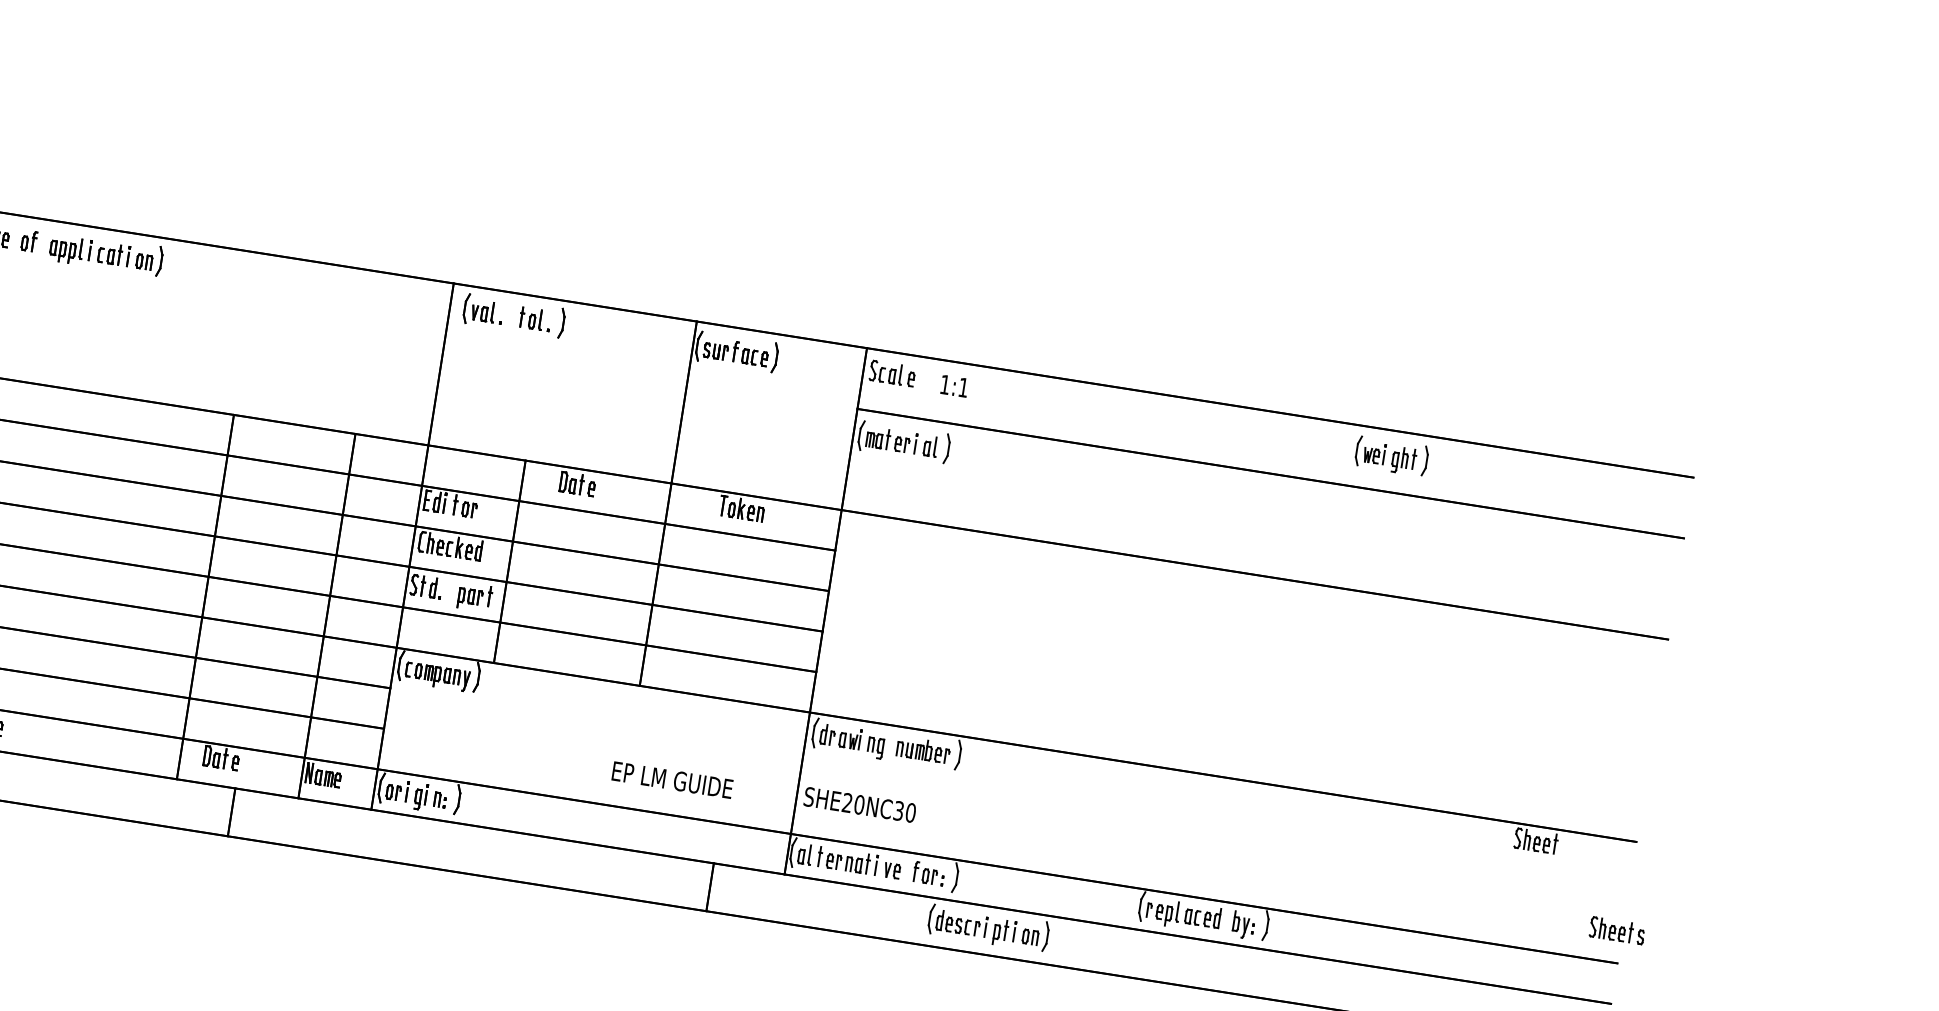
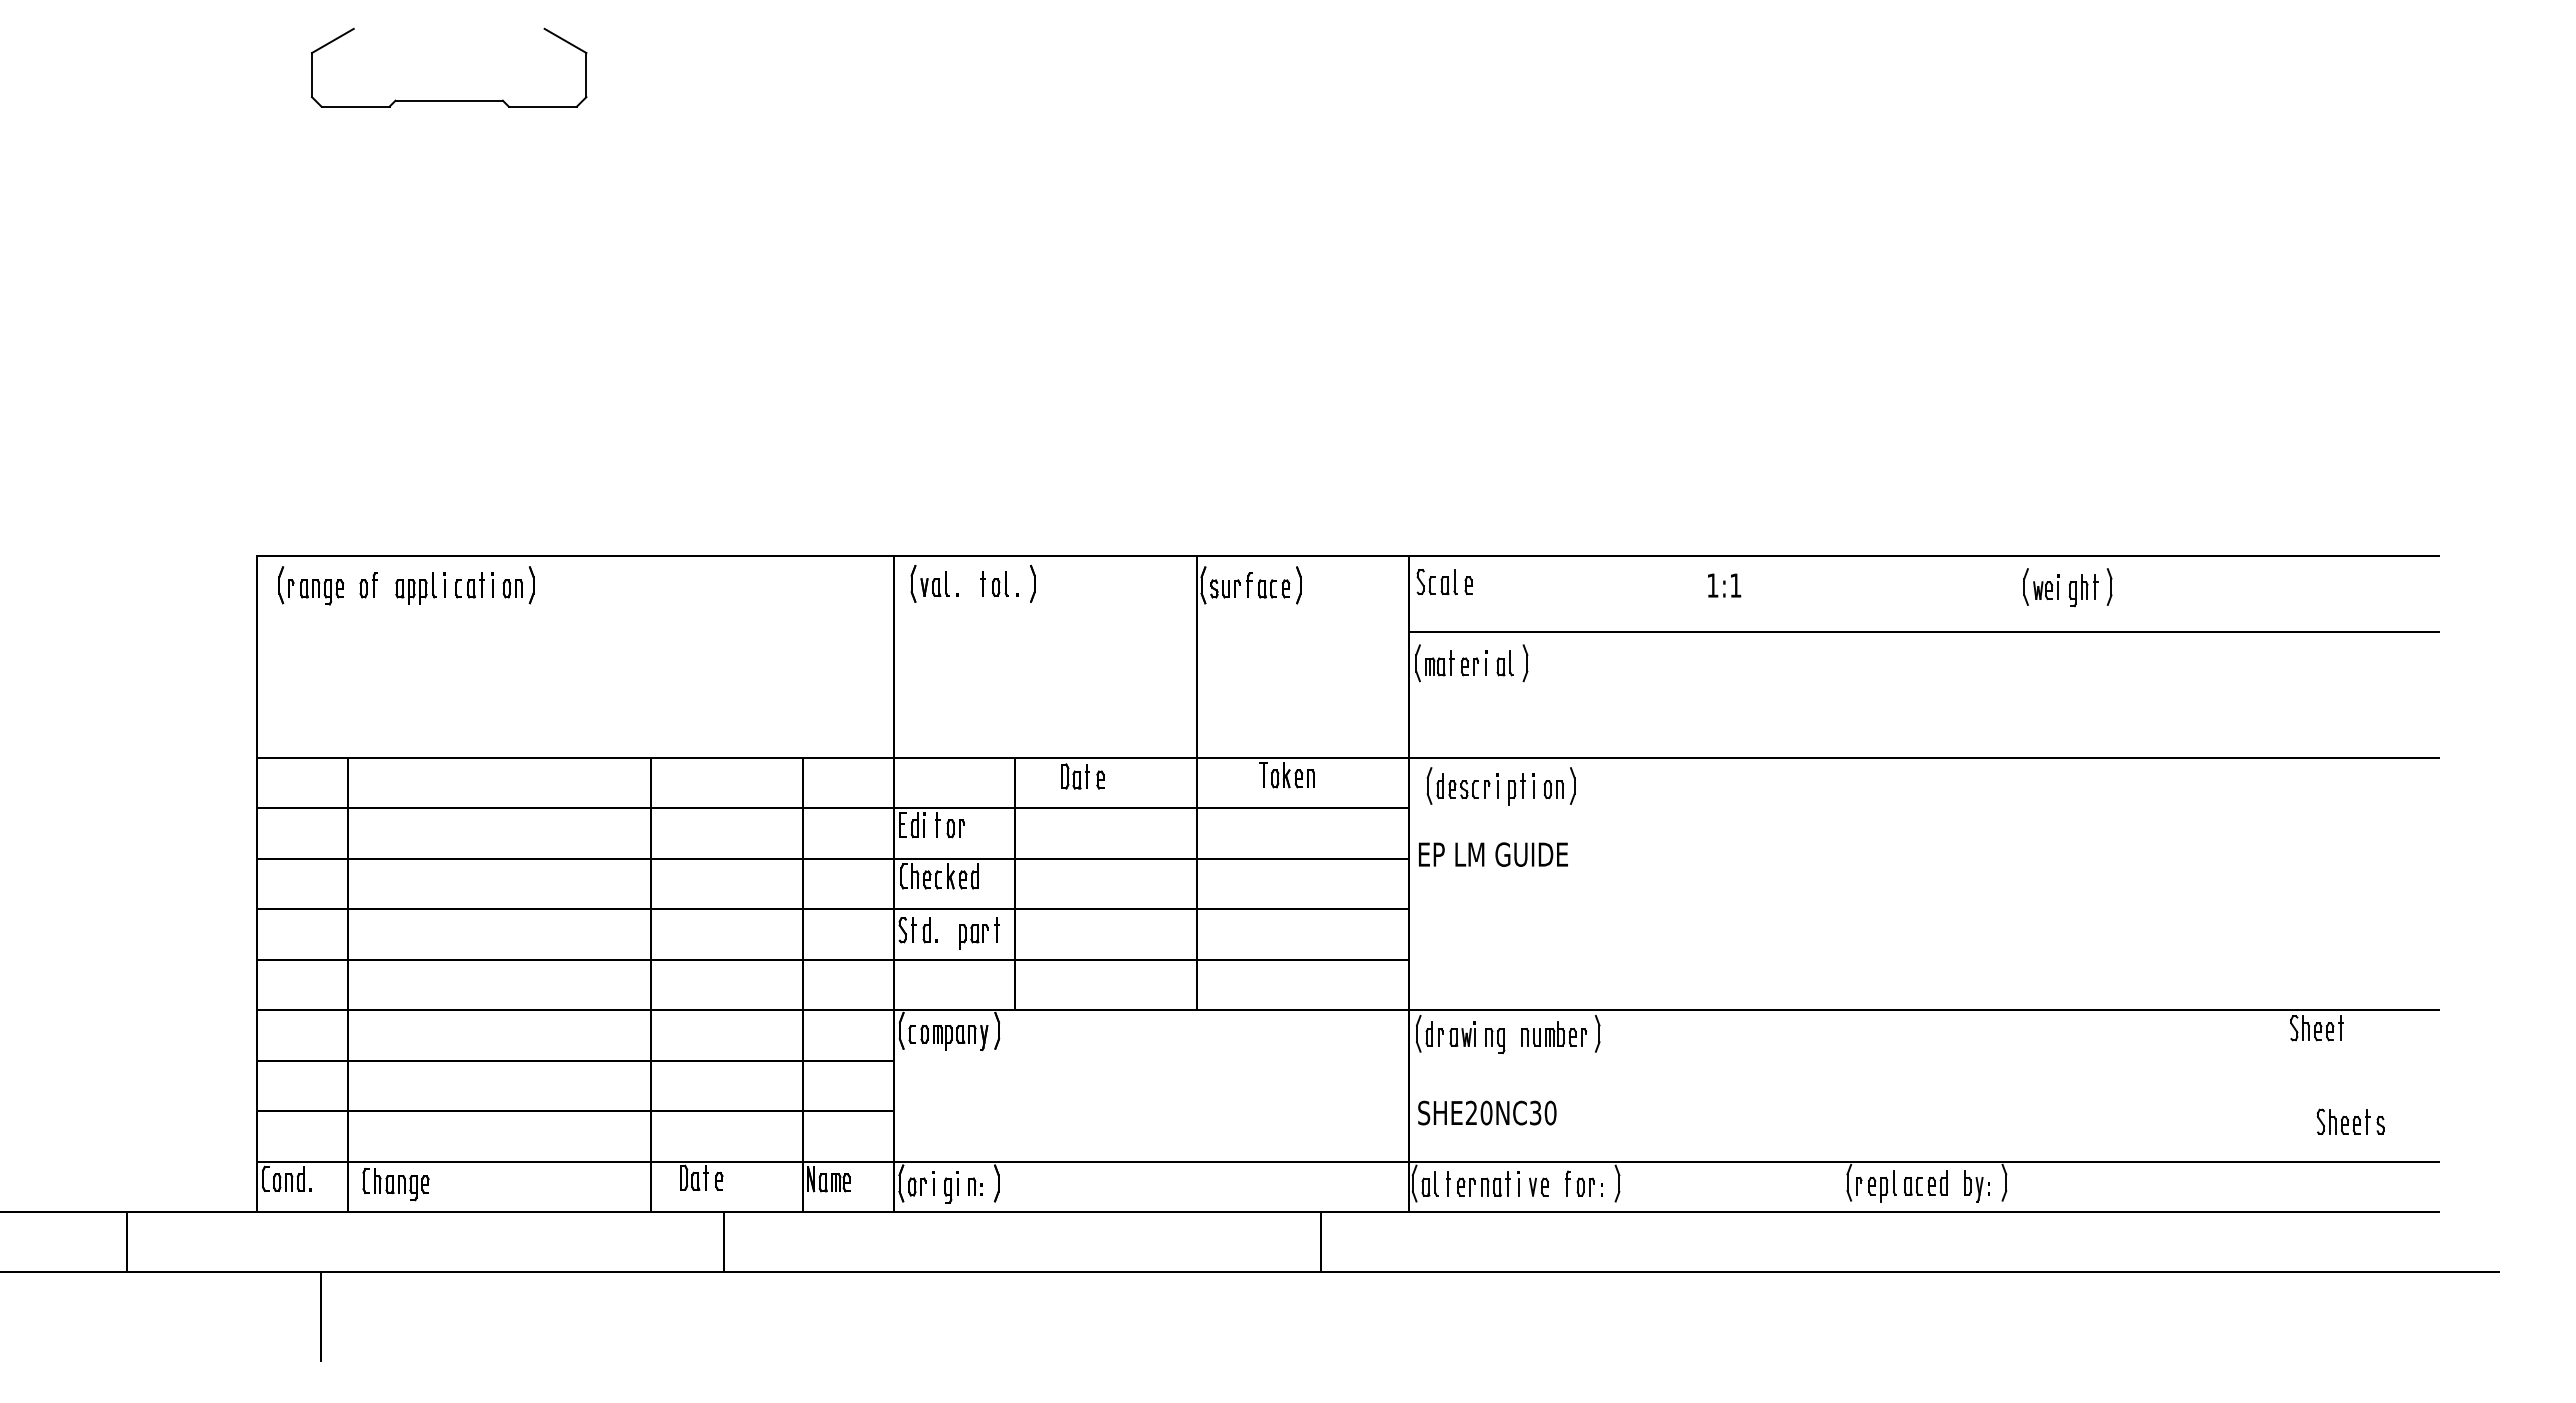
text: (954, 386) -> (1724, 585), moved
text: (672, 780) -> (1493, 854), moved
part: (988, 928) -> (1500, 786), moved
part: (1617, 930) -> (2350, 1121), moved

